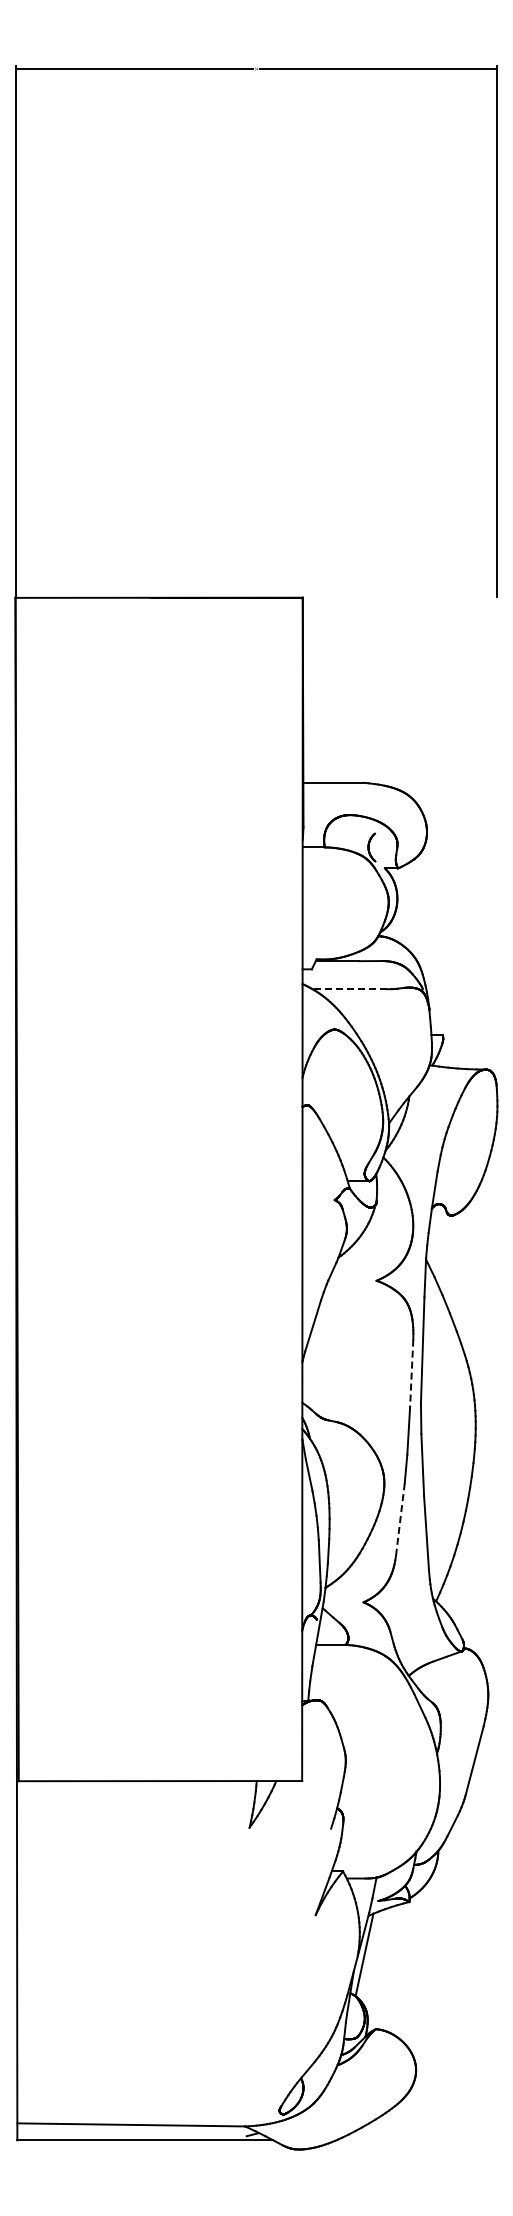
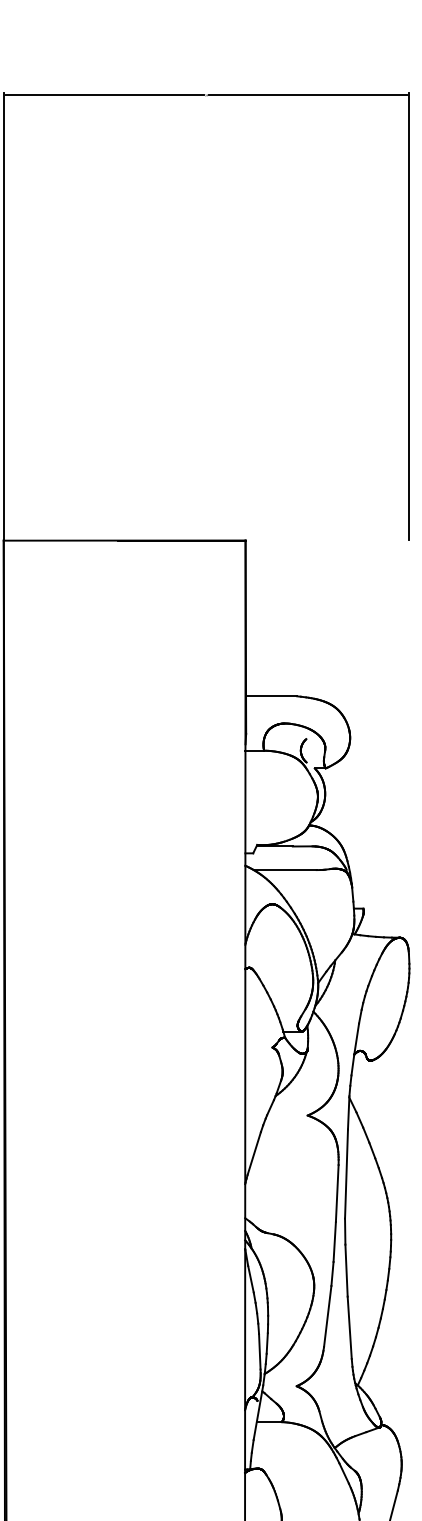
line: (349, 989) -> (284, 870), dashed -> solid
line: (411, 1373) -> (337, 1193), dashed -> solid
line: (400, 1519) -> (327, 1316), dashed -> solid

